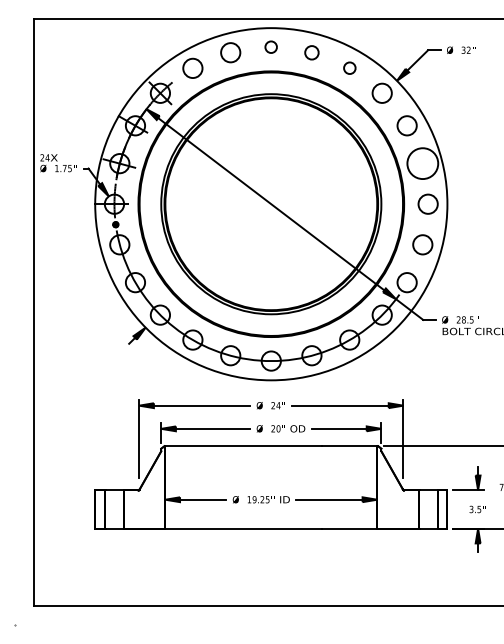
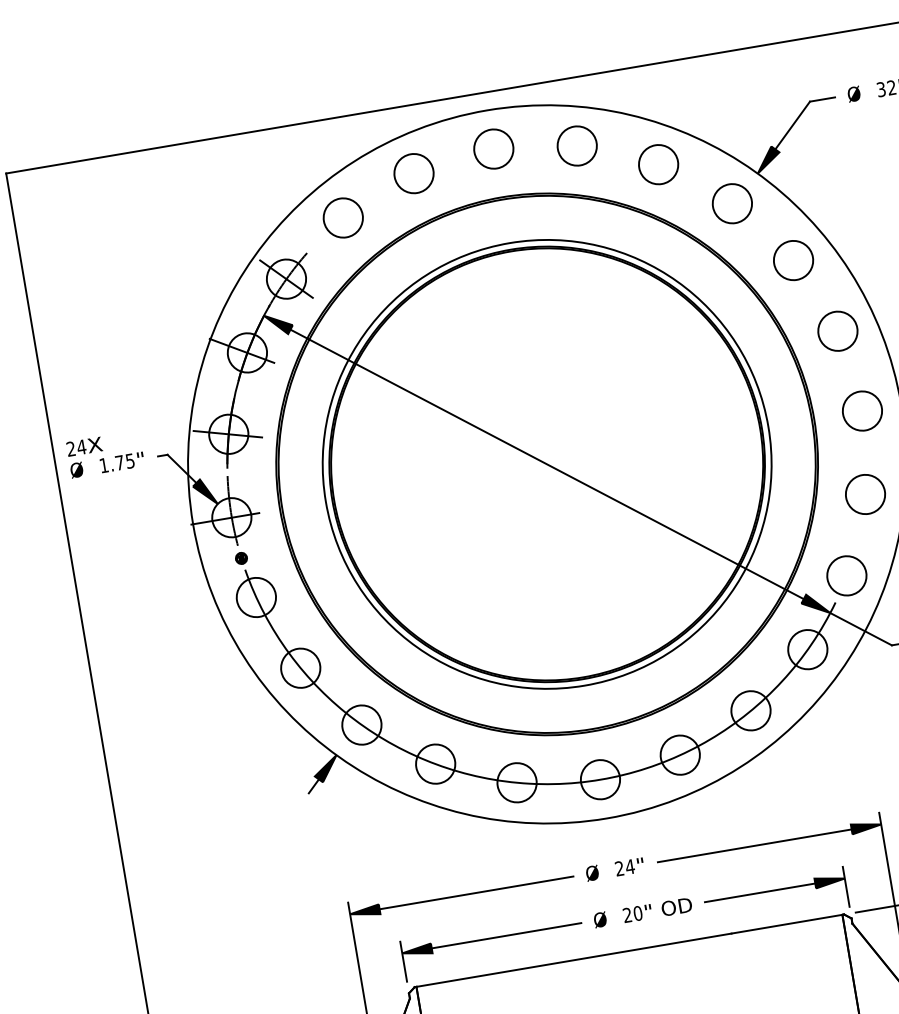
circle: (270, 46) -> (491, 147), size x1.67
circle: (311, 52) -> (576, 145), size x1.43
circle: (349, 67) -> (657, 162), size x1.67
circle: (422, 163) -> (837, 331), size x0.62

